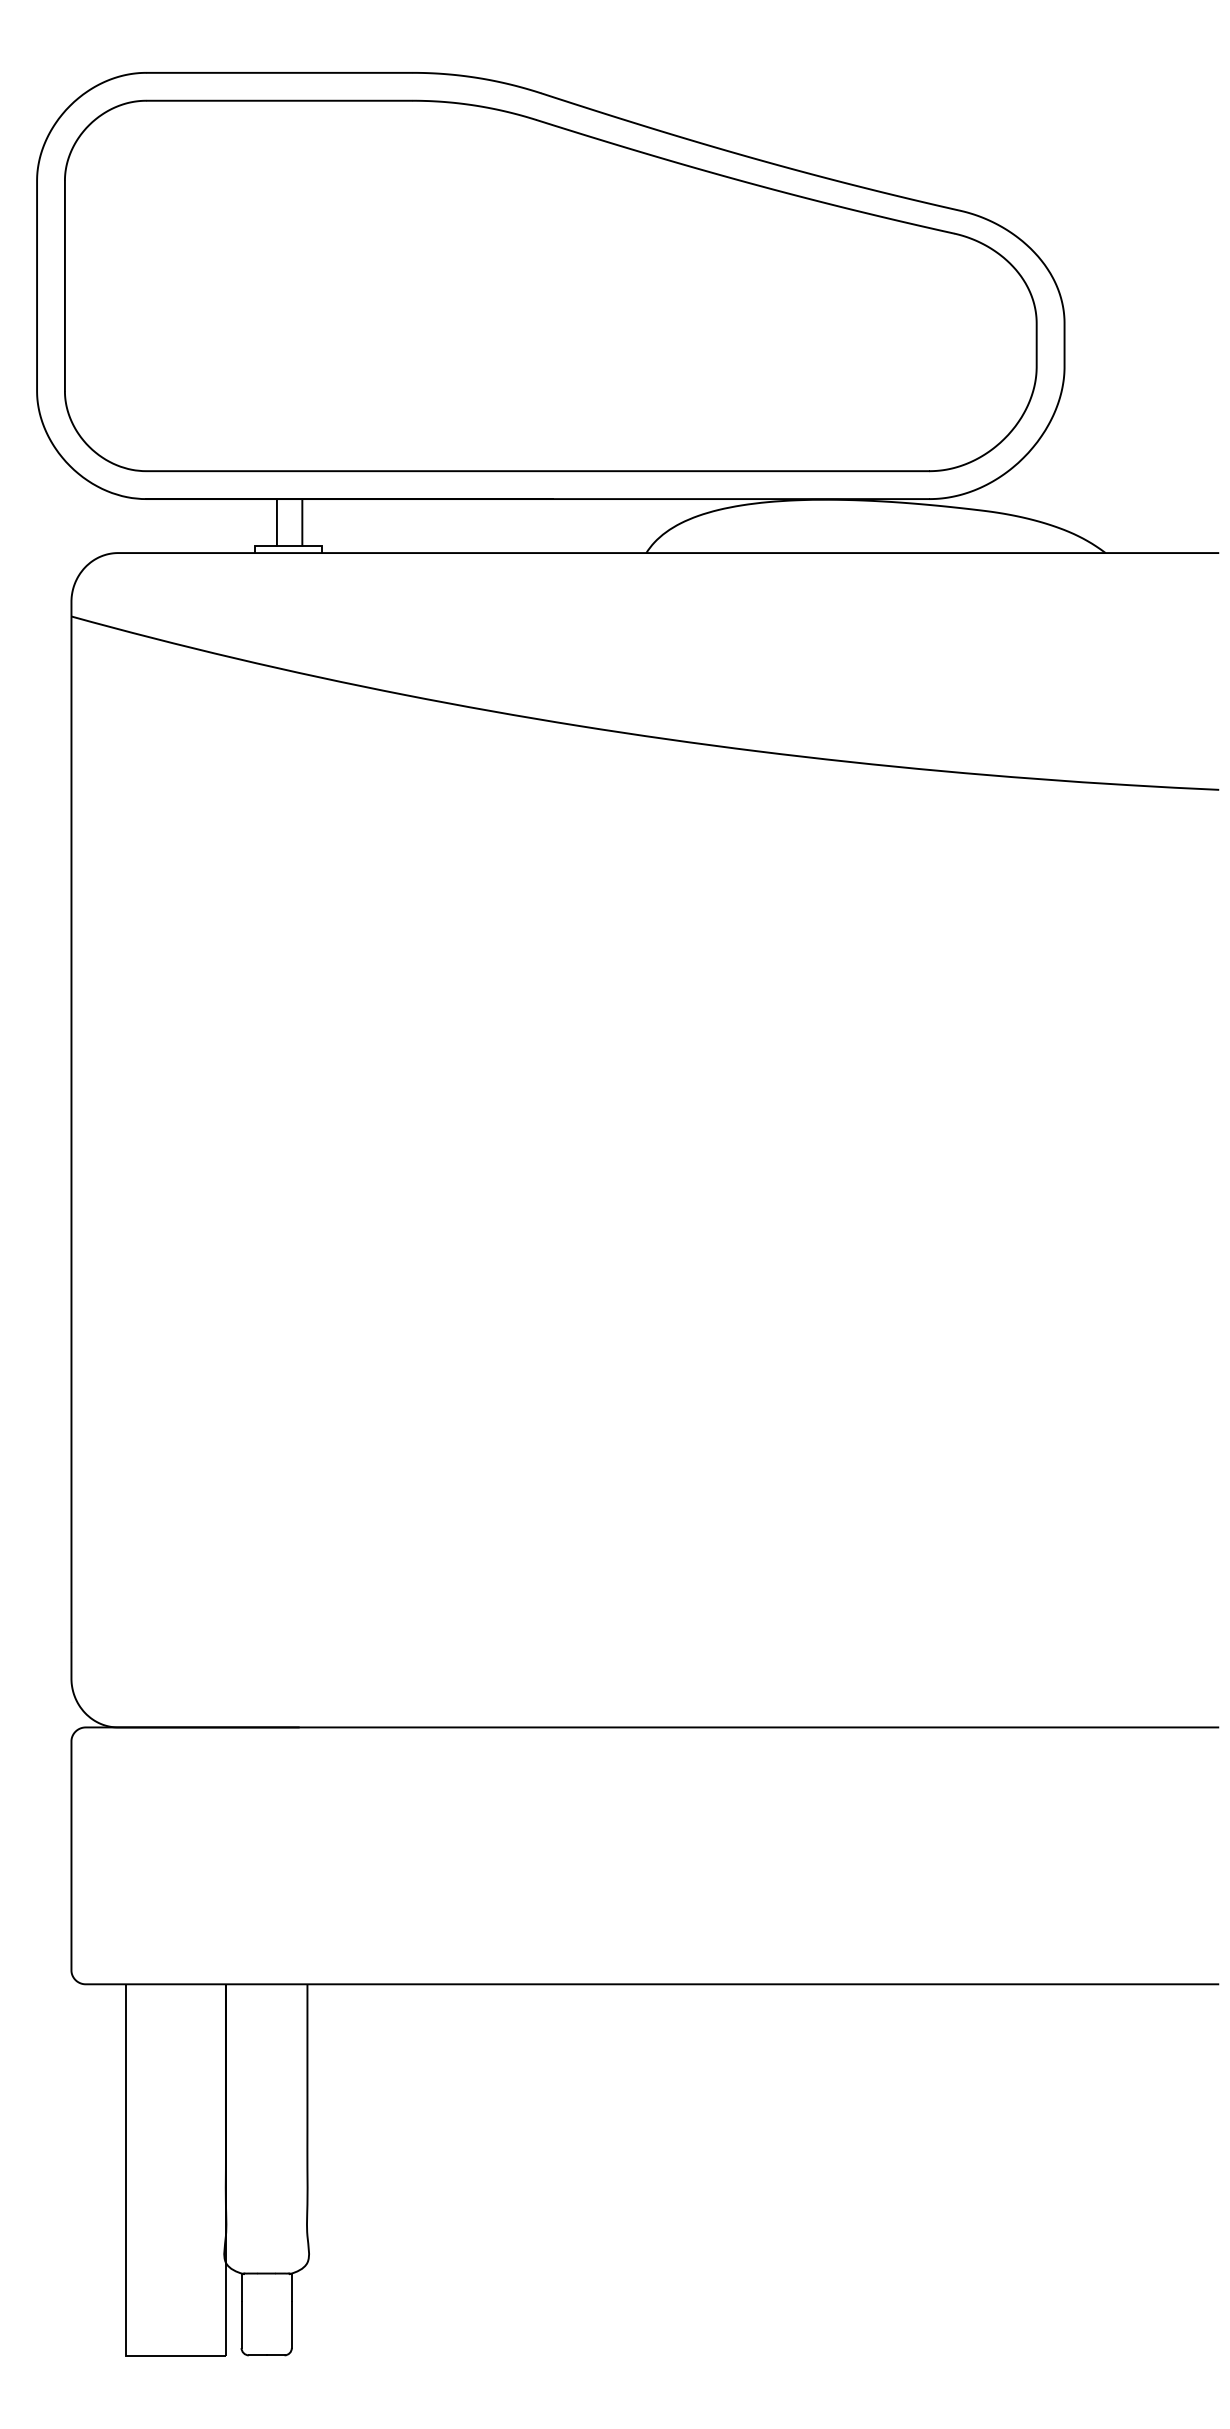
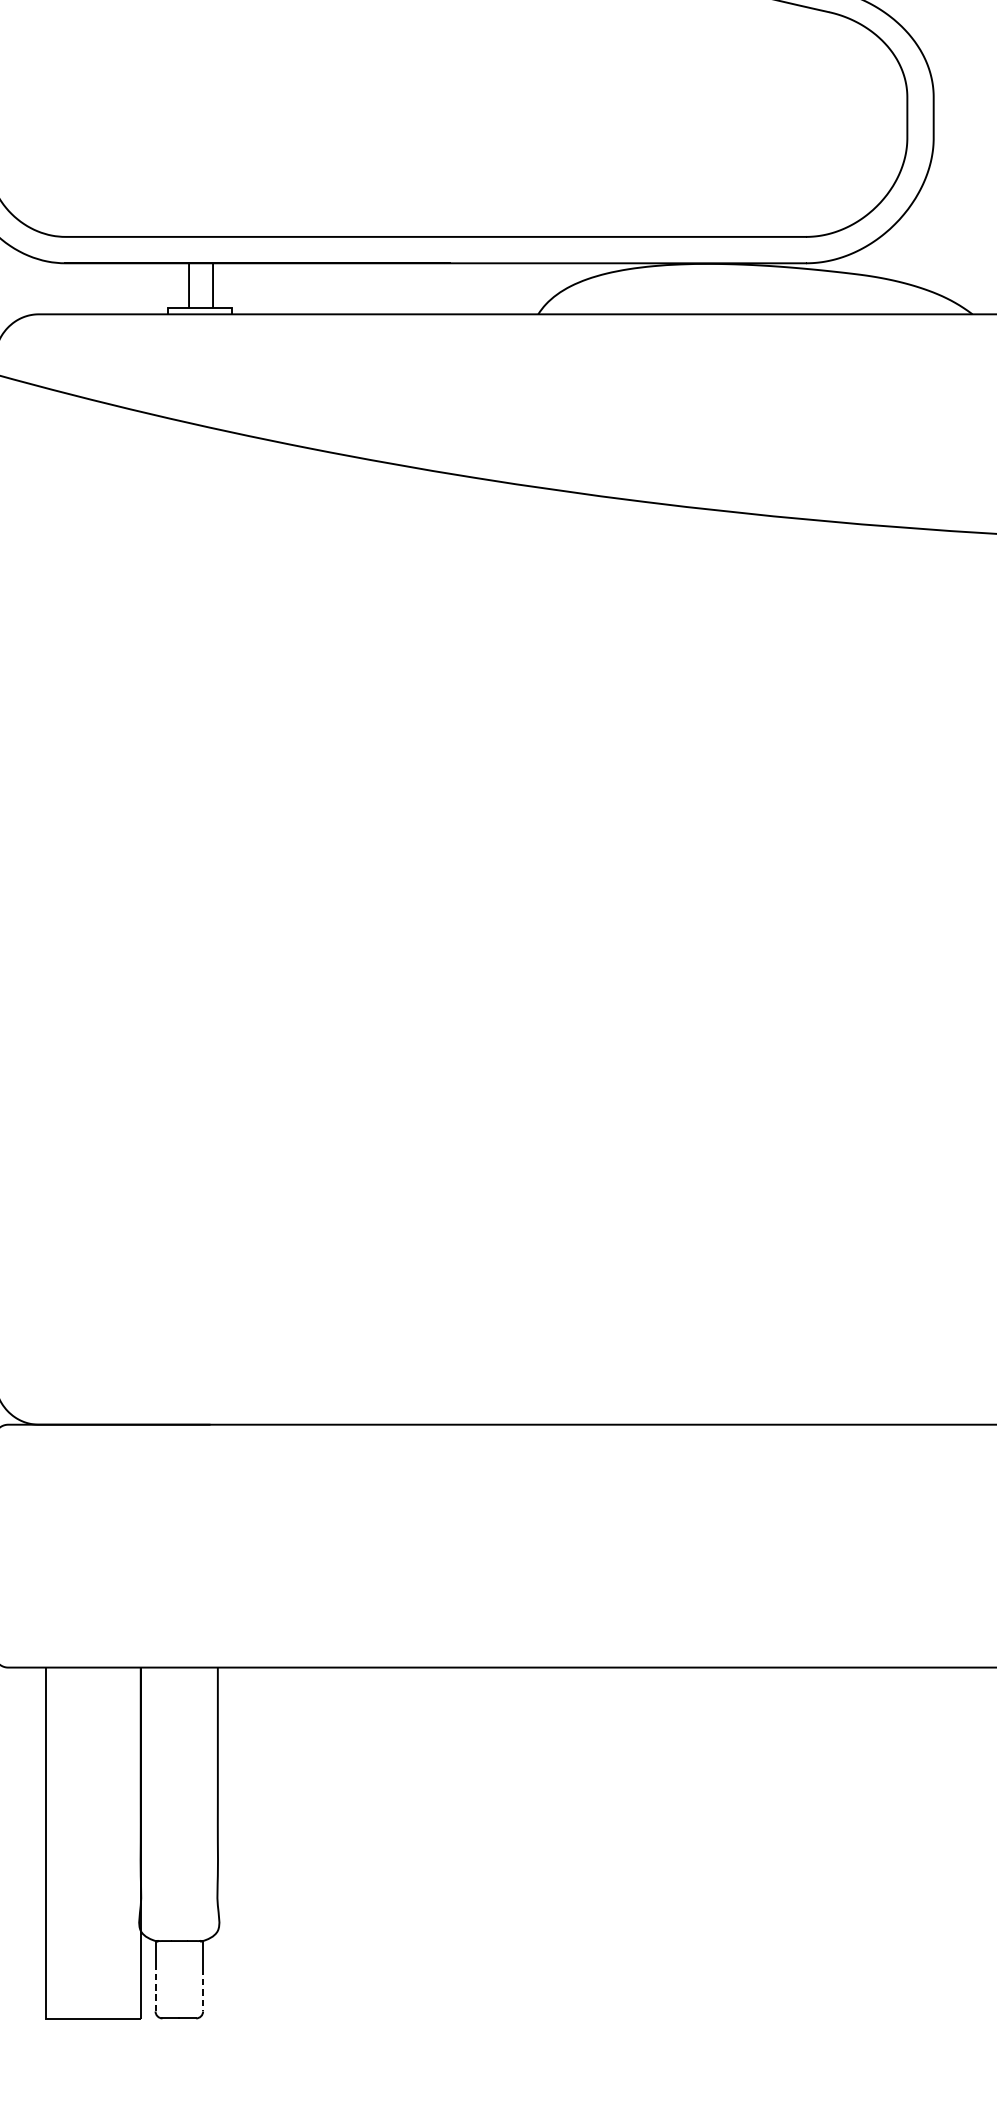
line: (241, 2325) -> (155, 1990), solid -> dashed
line: (291, 2325) -> (202, 1990), solid -> dashed

